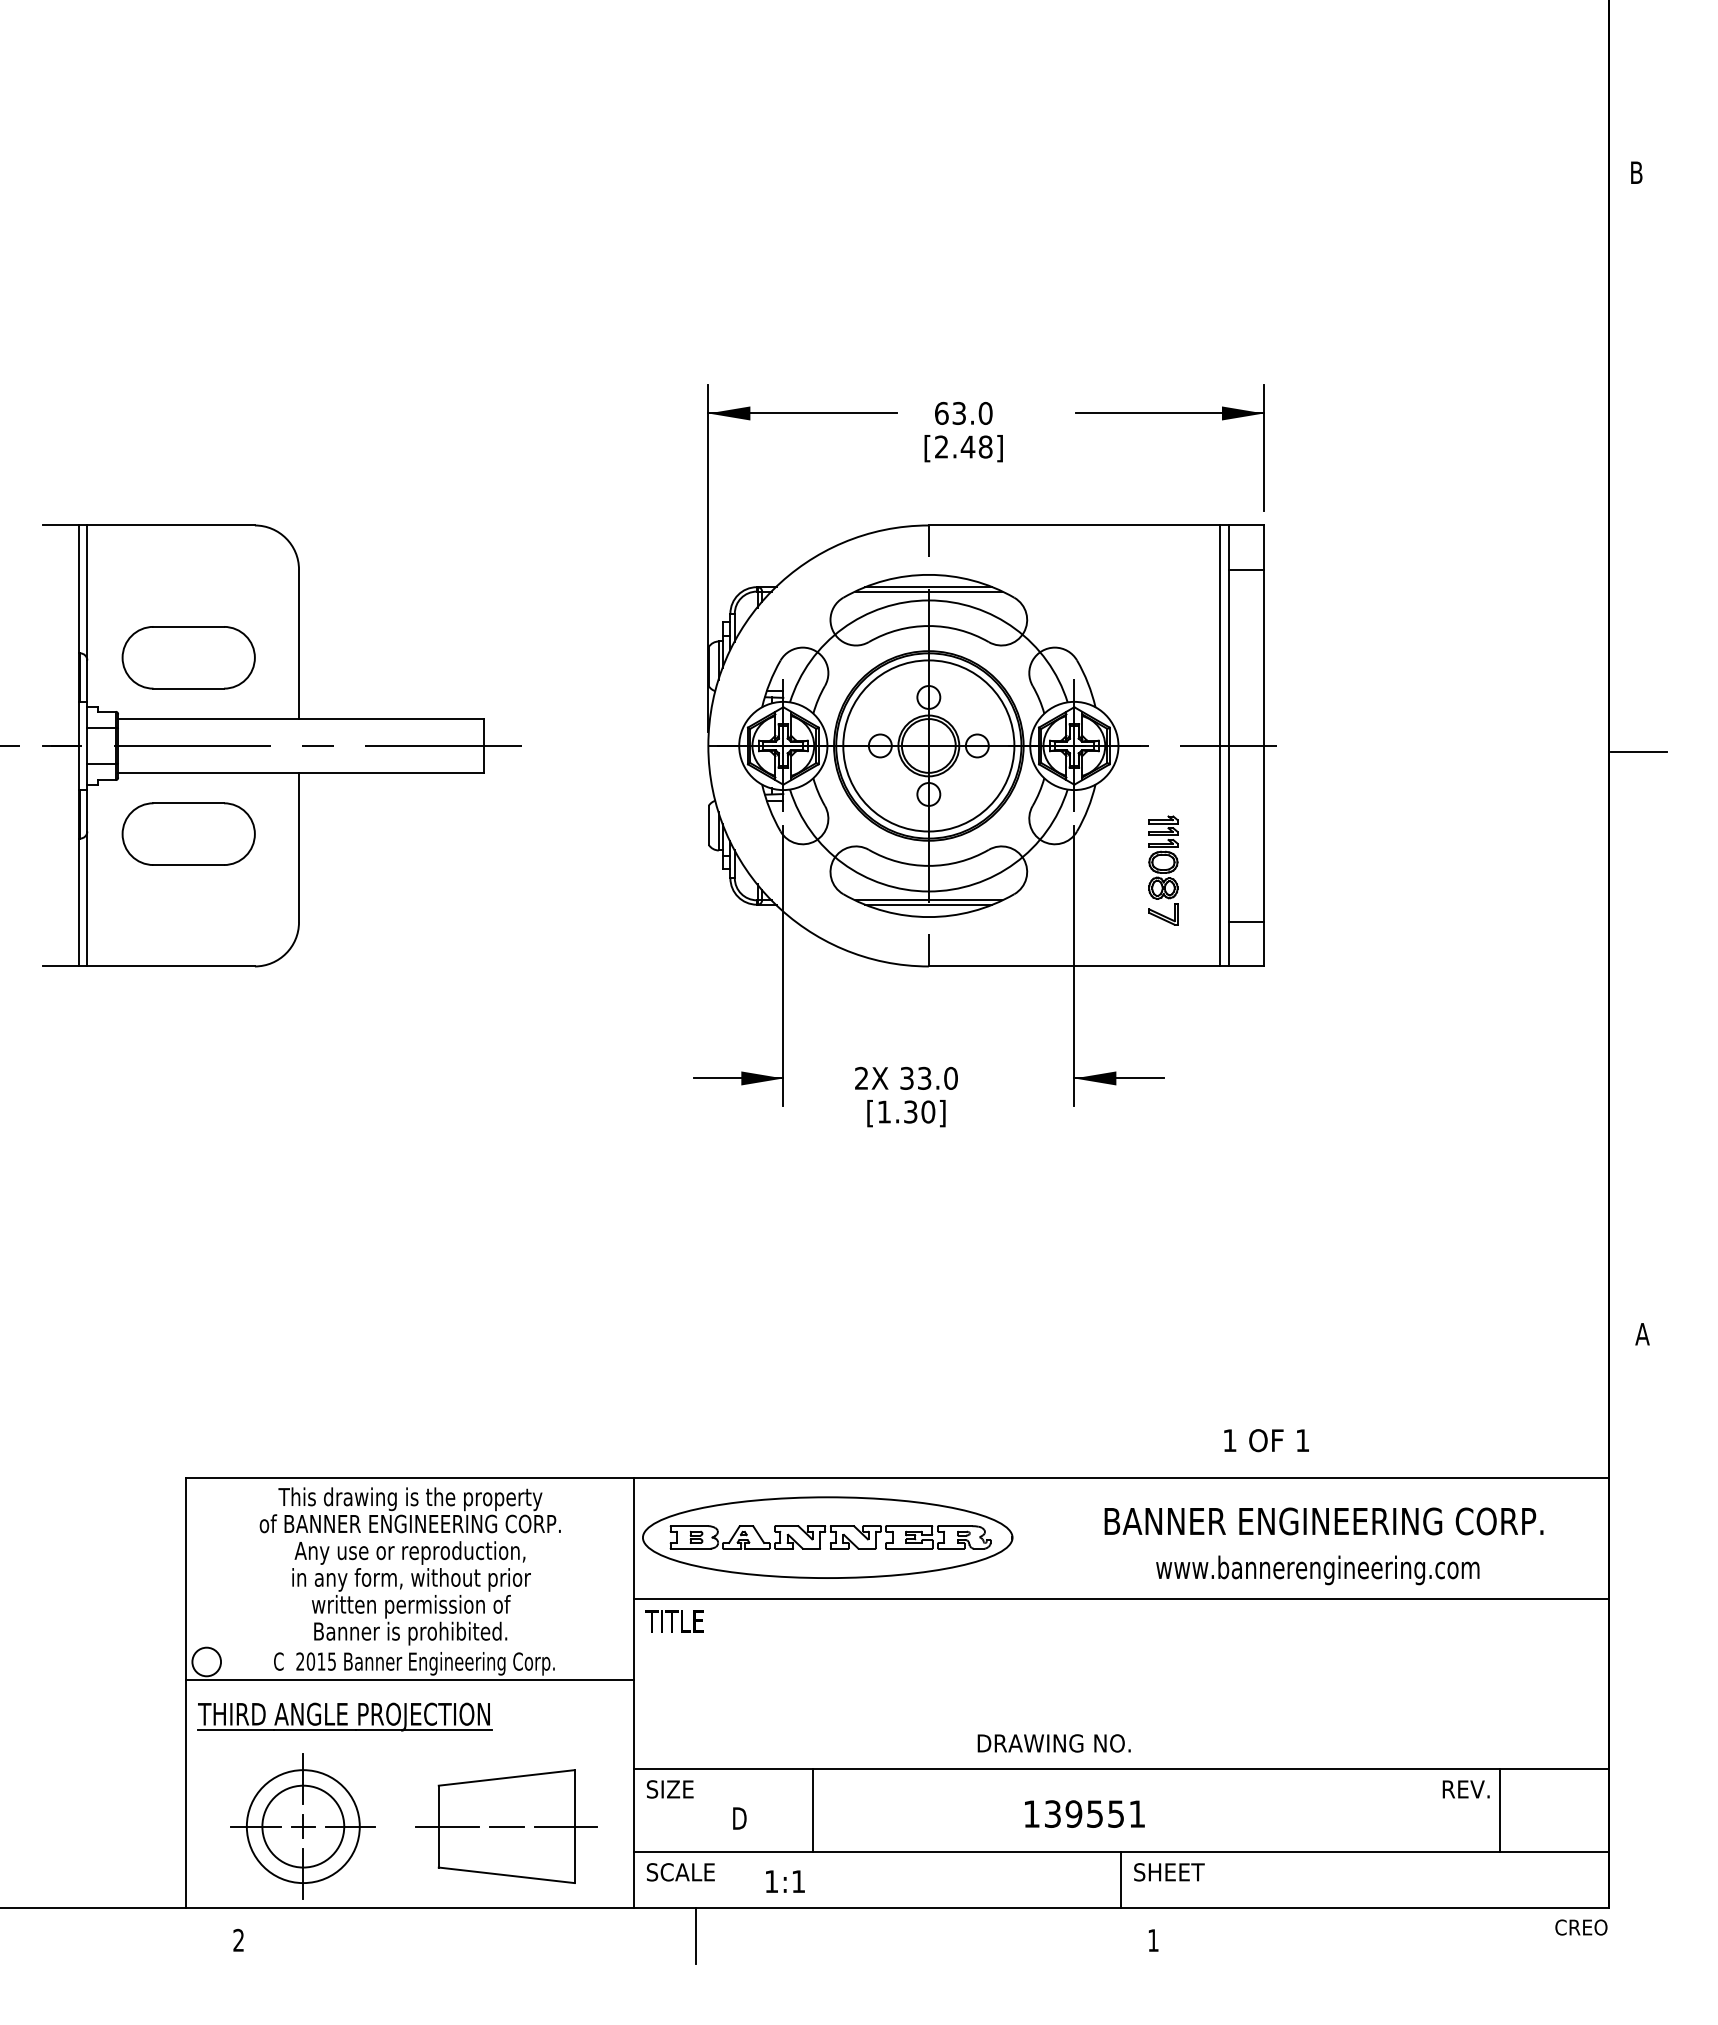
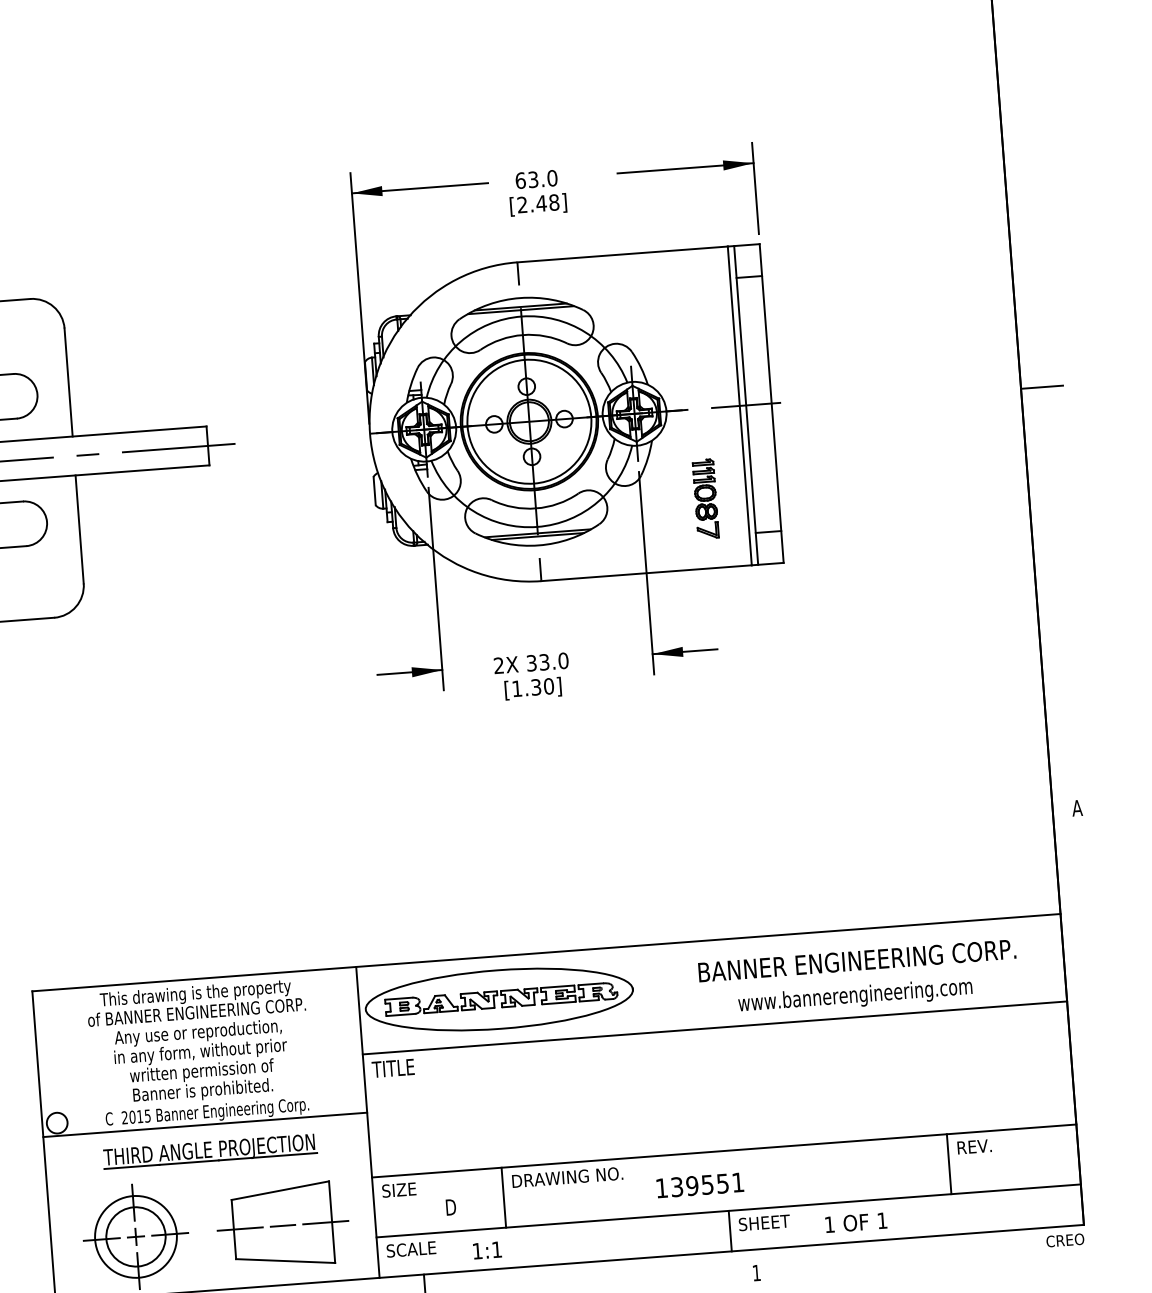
text: (1266, 1440) -> (856, 1222), moved
part: (344, 1716) -> (209, 1151), moved
text: (1053, 1743) -> (567, 1177), moved
line: (1500, 1810) -> (949, 1164), moved

